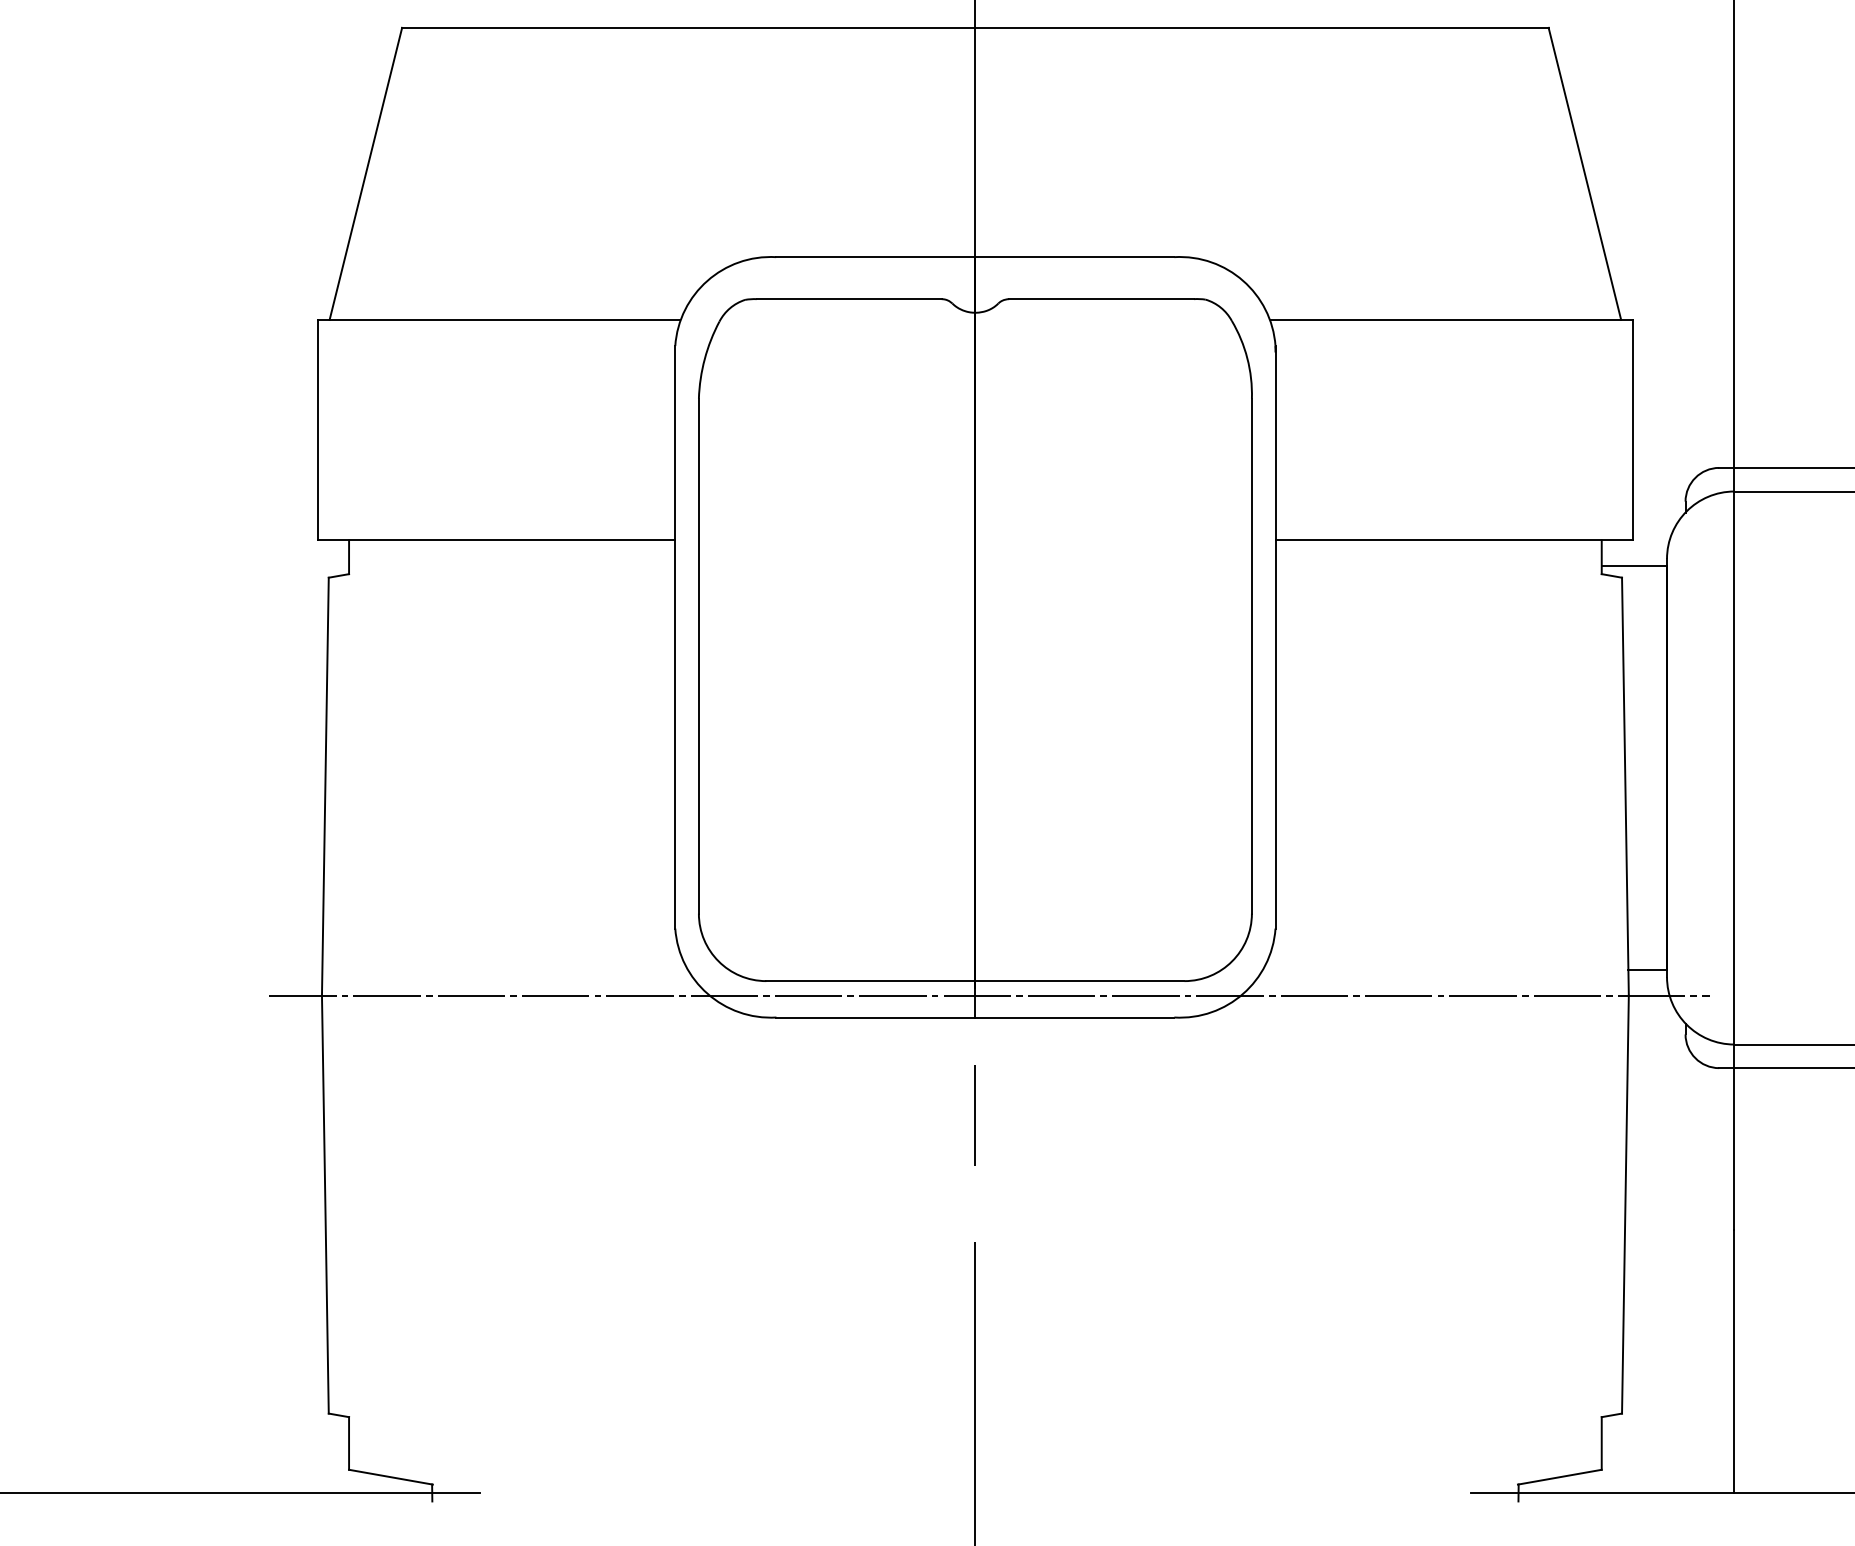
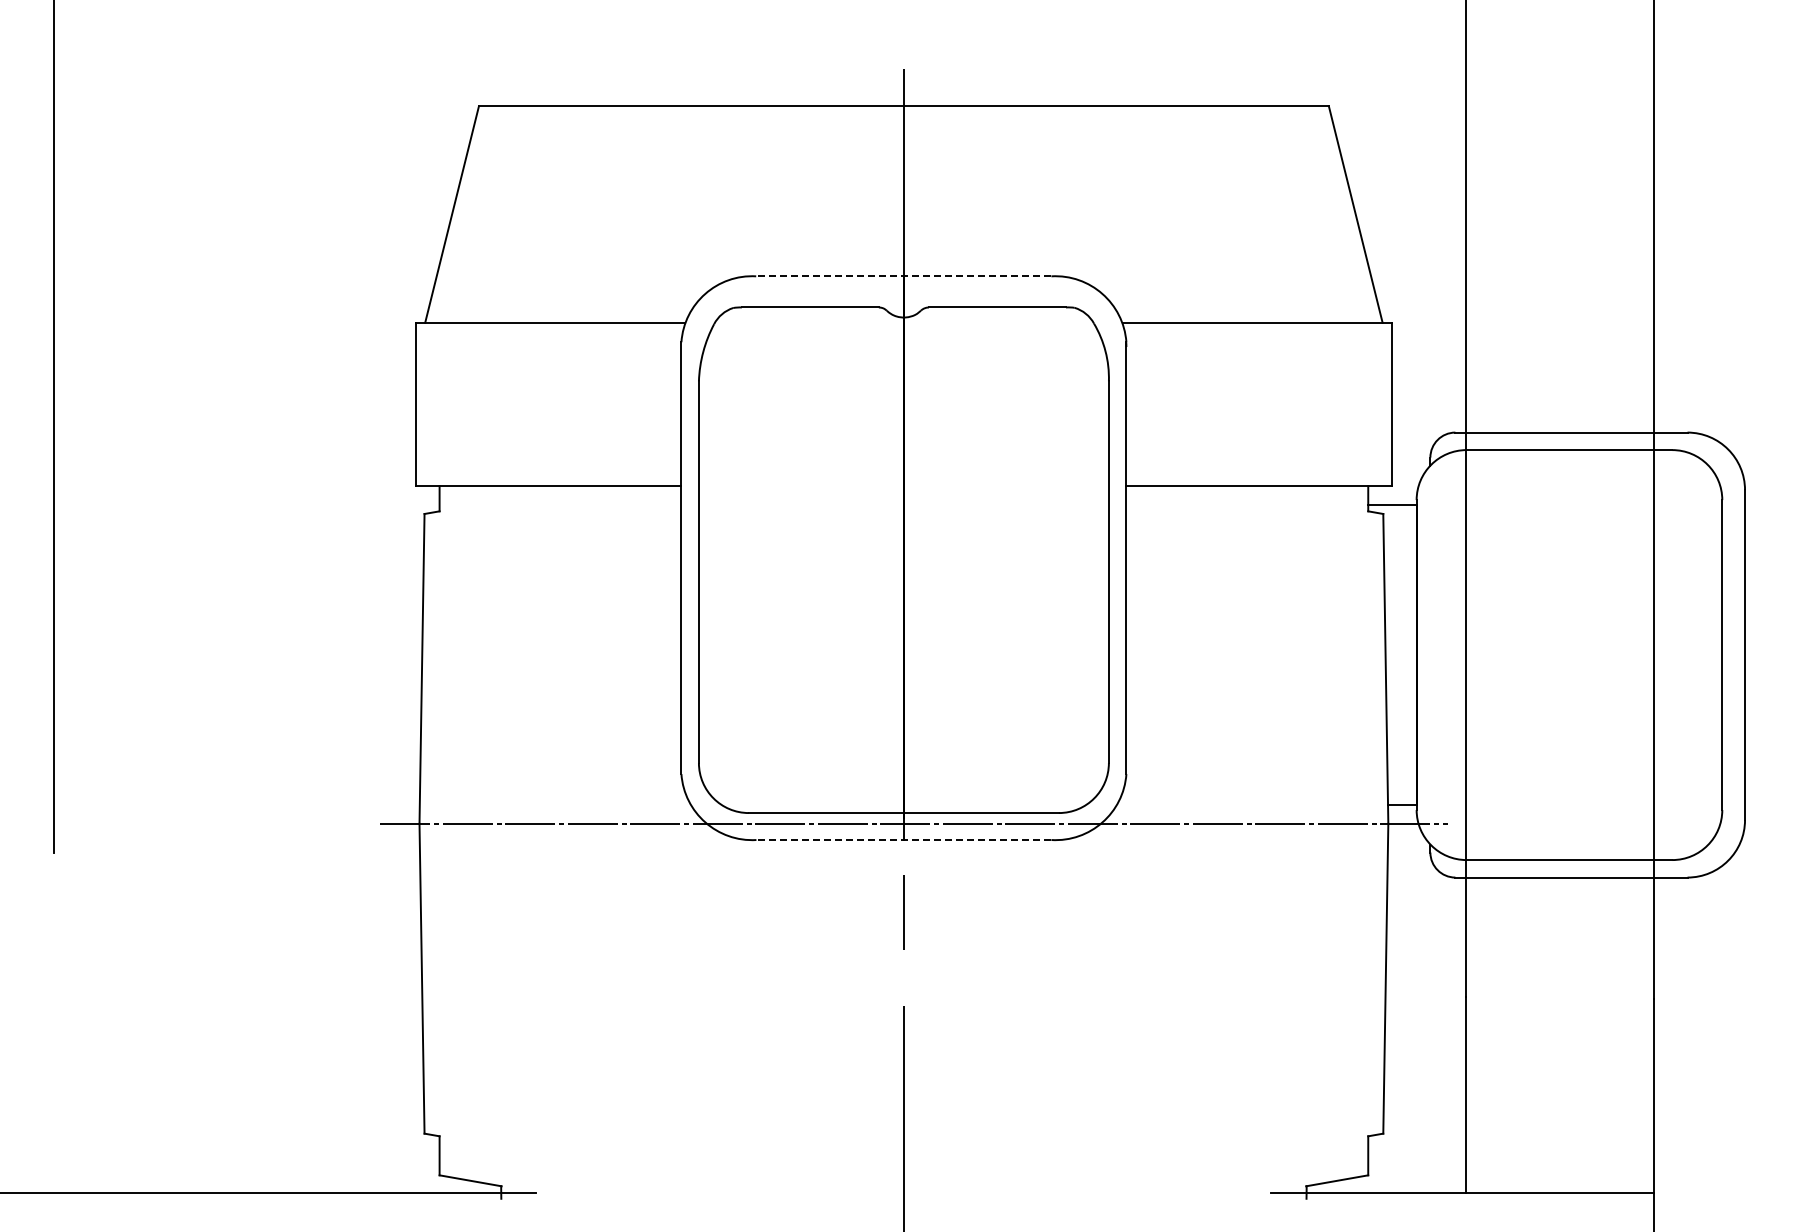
line: (974, 257) -> (903, 276), solid -> dashed
line: (974, 1018) -> (903, 840), solid -> dashed

